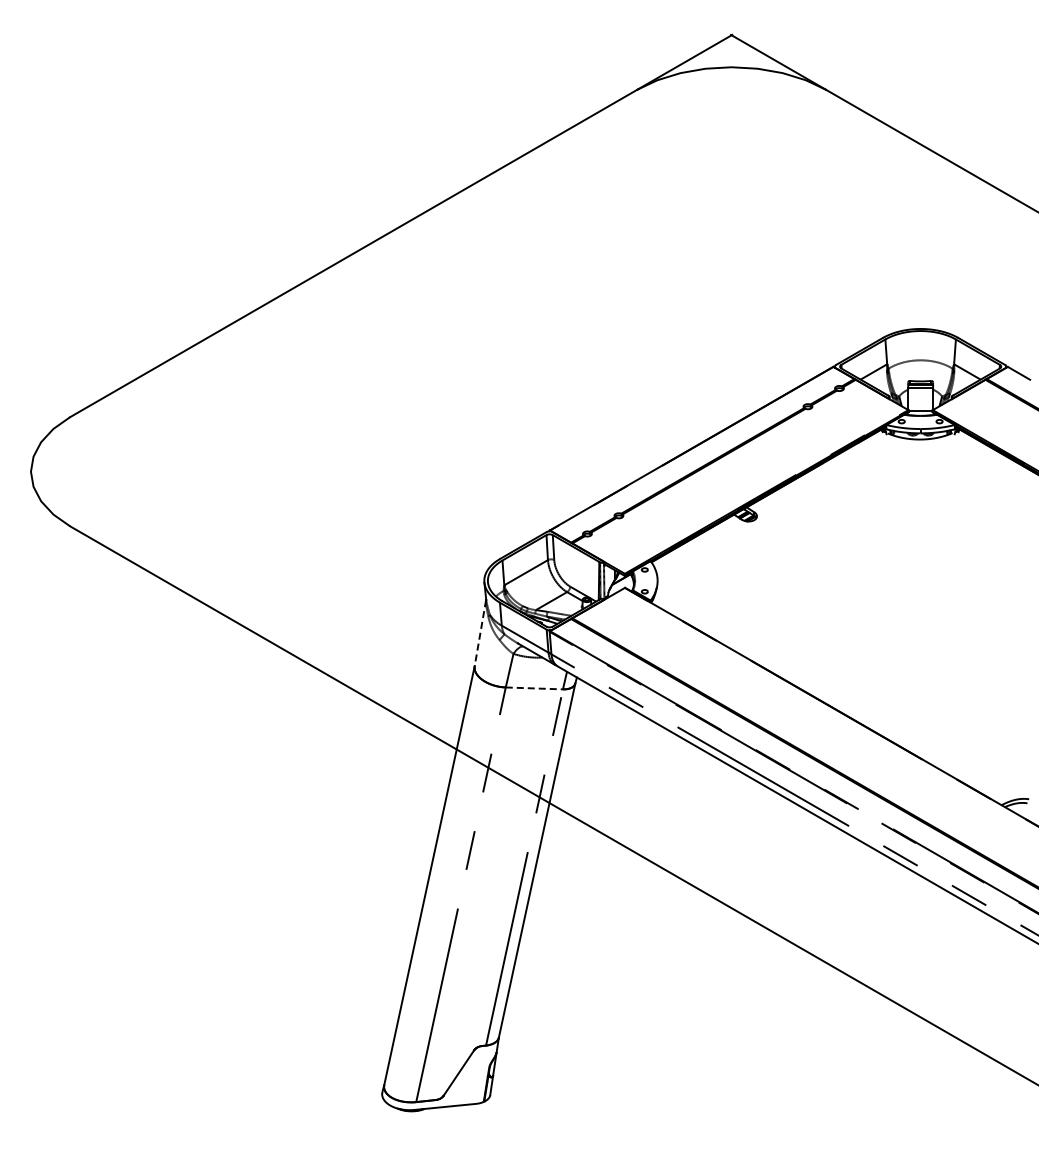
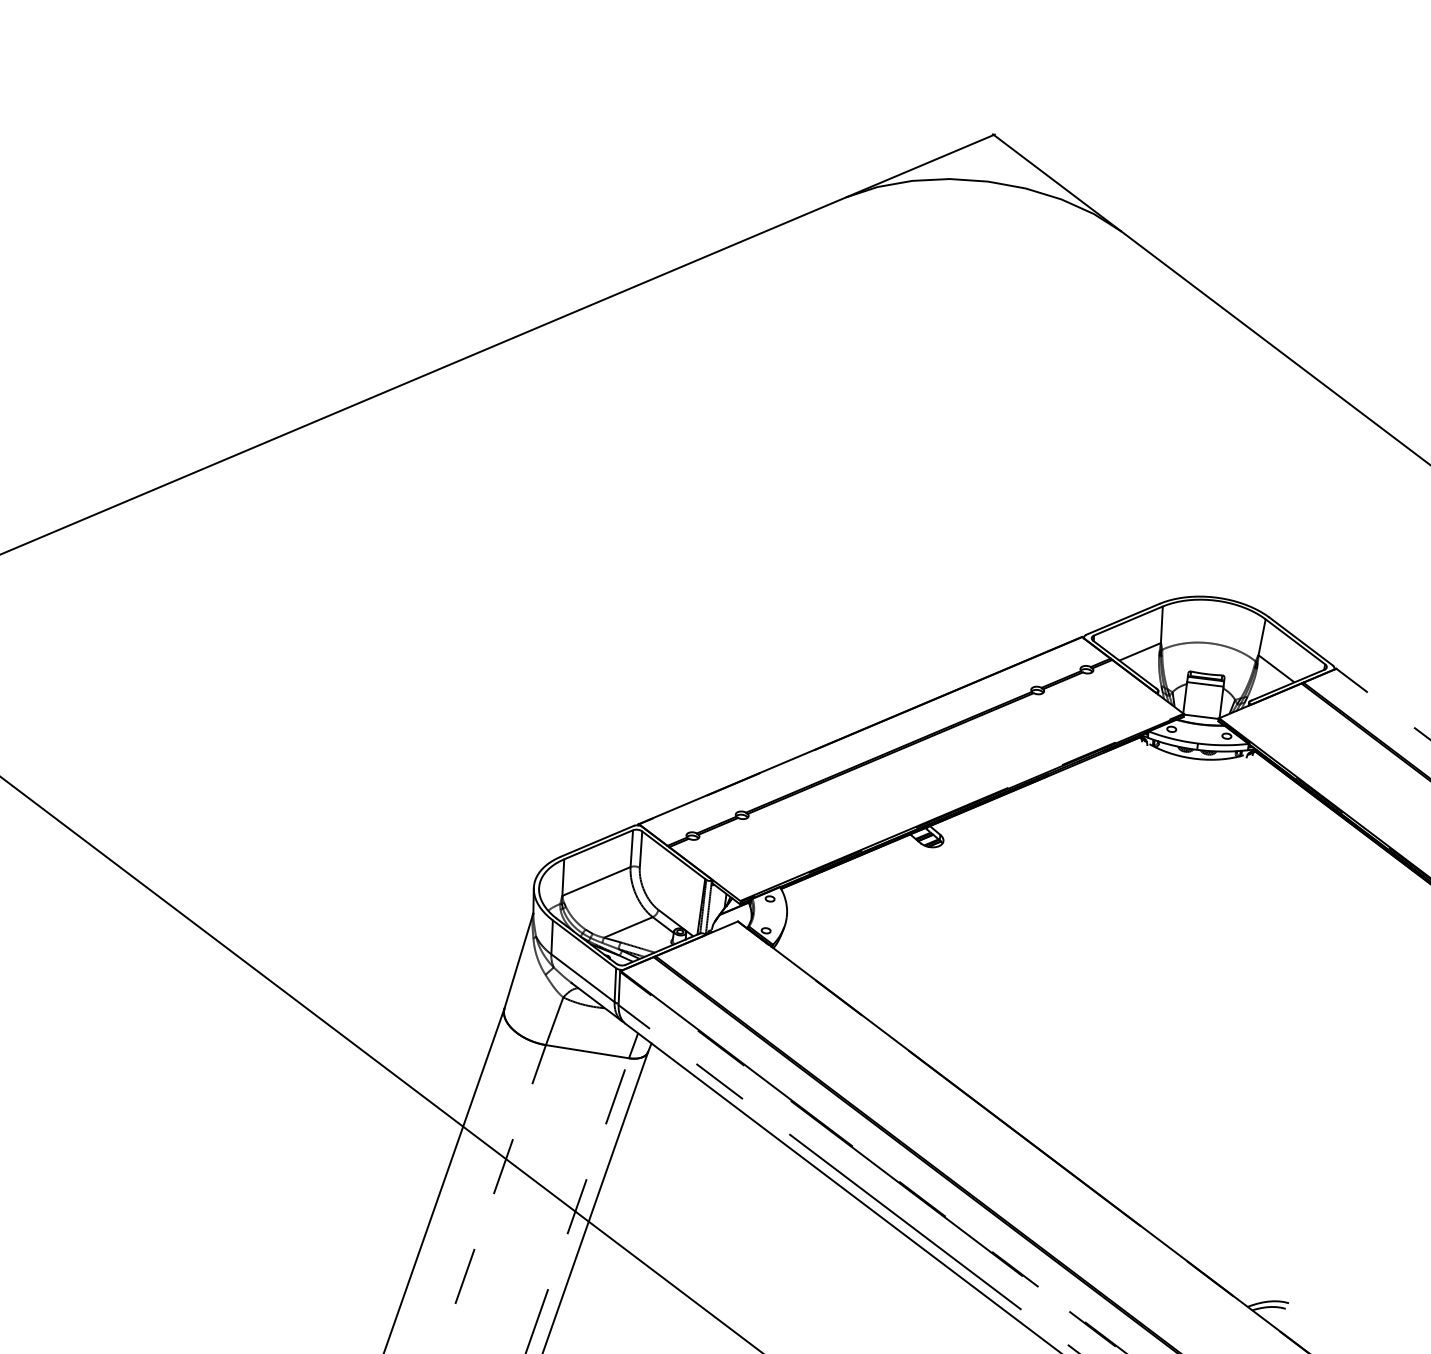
line: (480, 633) -> (518, 961), dashed -> solid
line: (534, 688) -> (587, 1051), dashed -> solid

